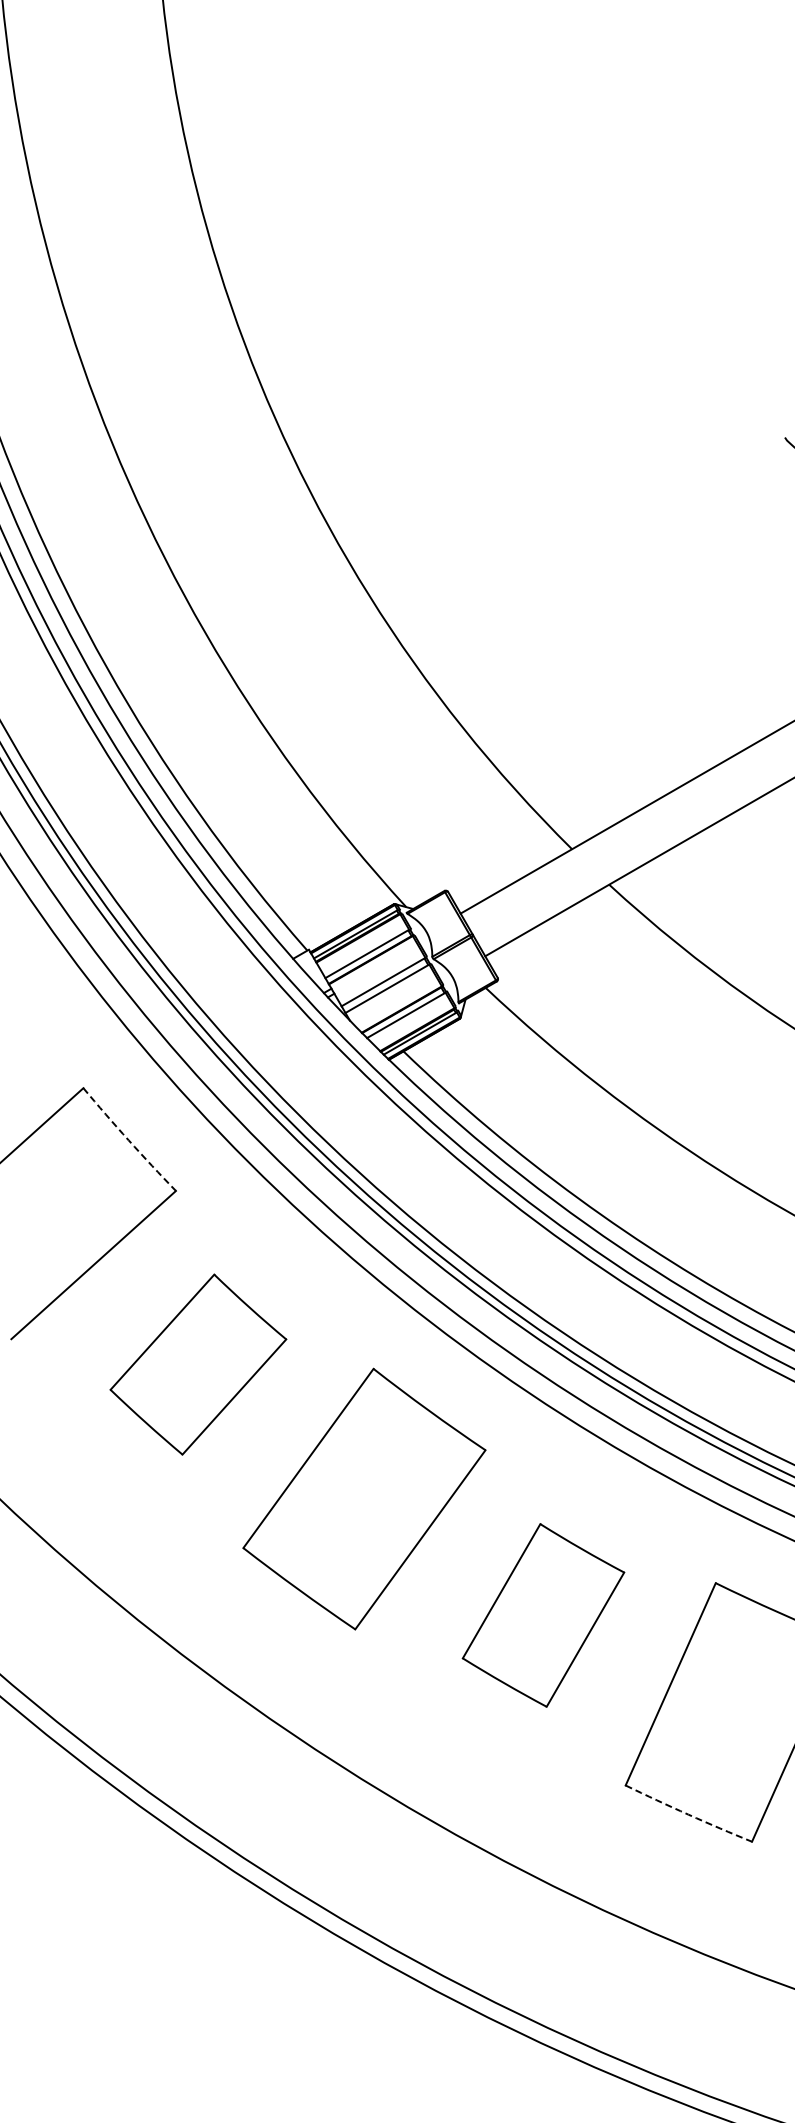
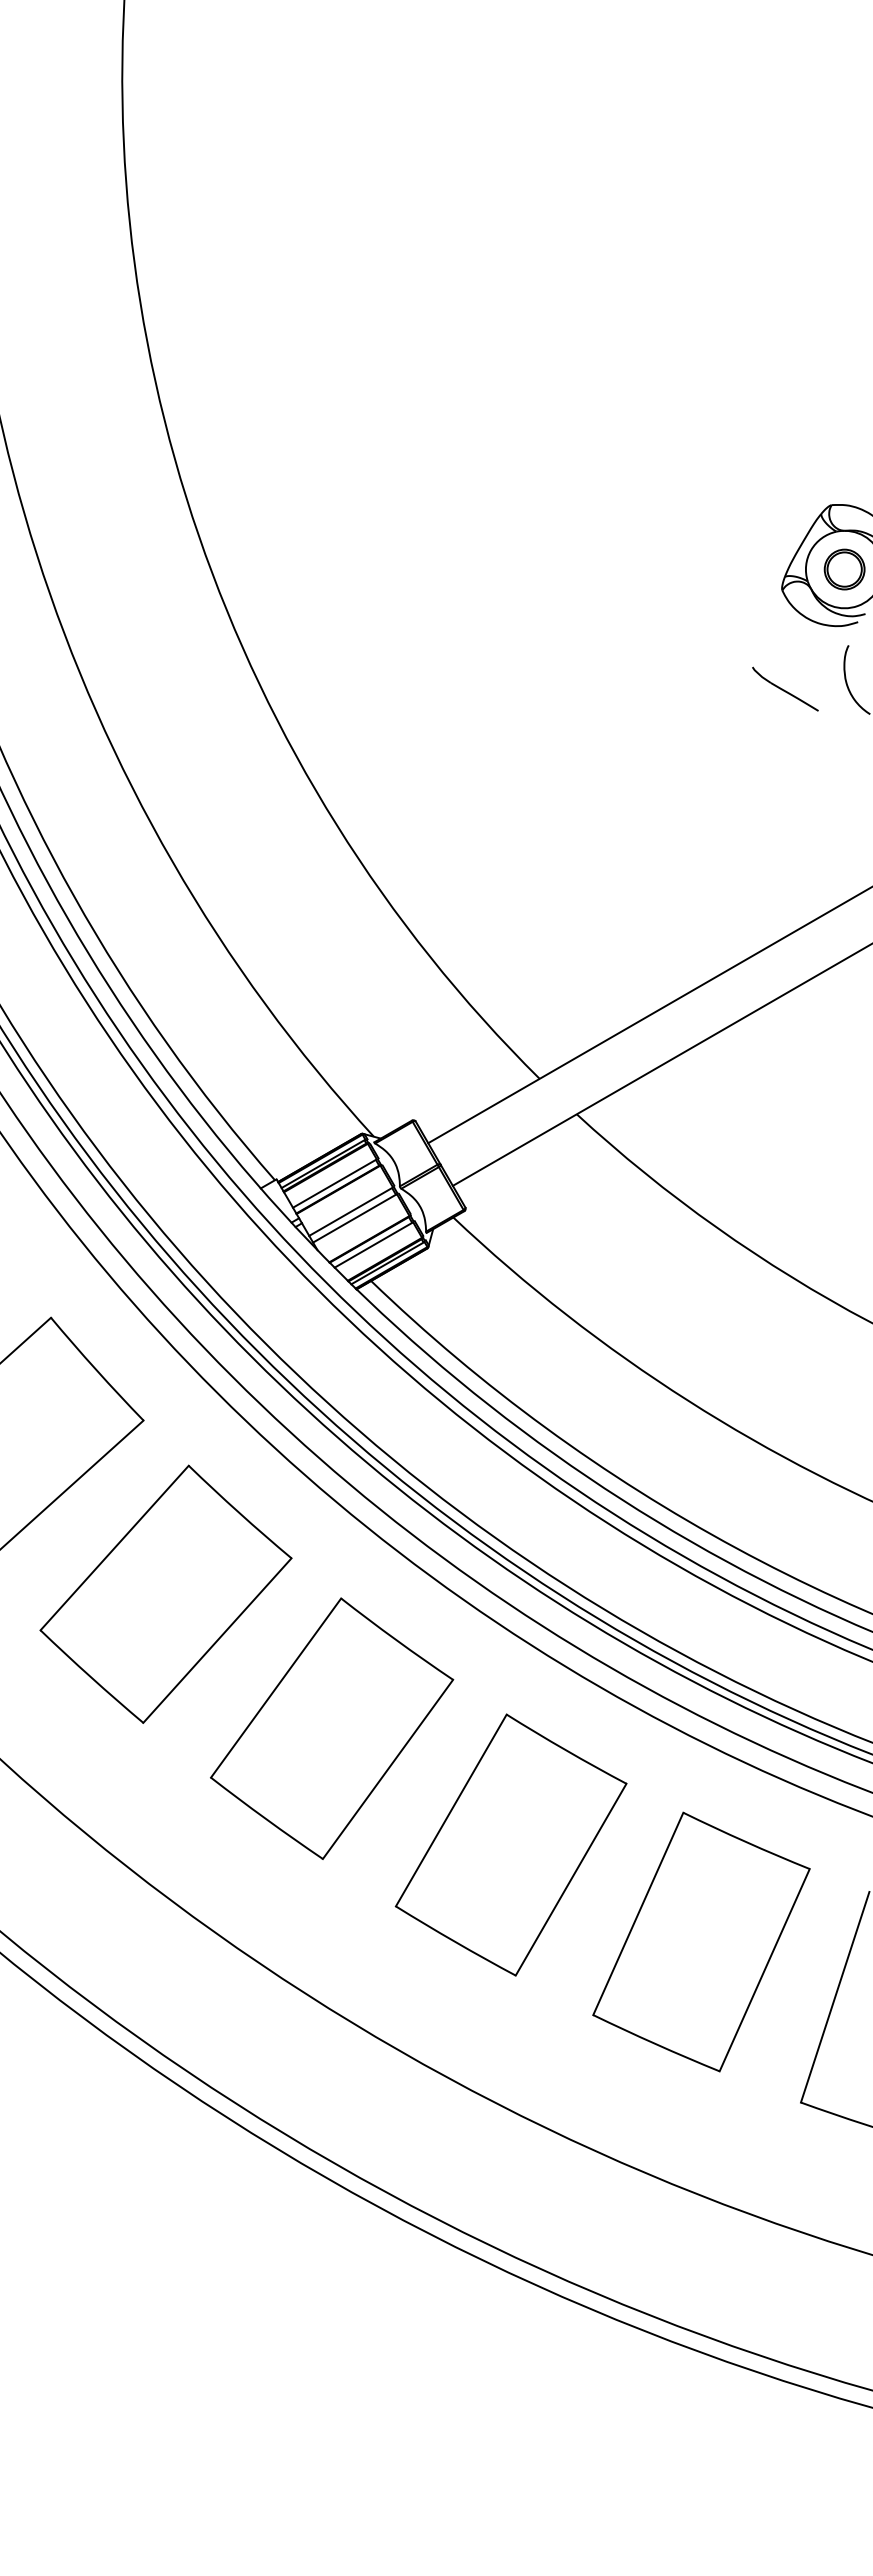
arc: (128, 1140) -> (96, 1370), dashed -> solid
part: (197, 1363) -> (165, 1593), size x1.43
part: (542, 1614) -> (510, 1844), size x1.43
arc: (688, 1814) -> (656, 2044), dashed -> solid

